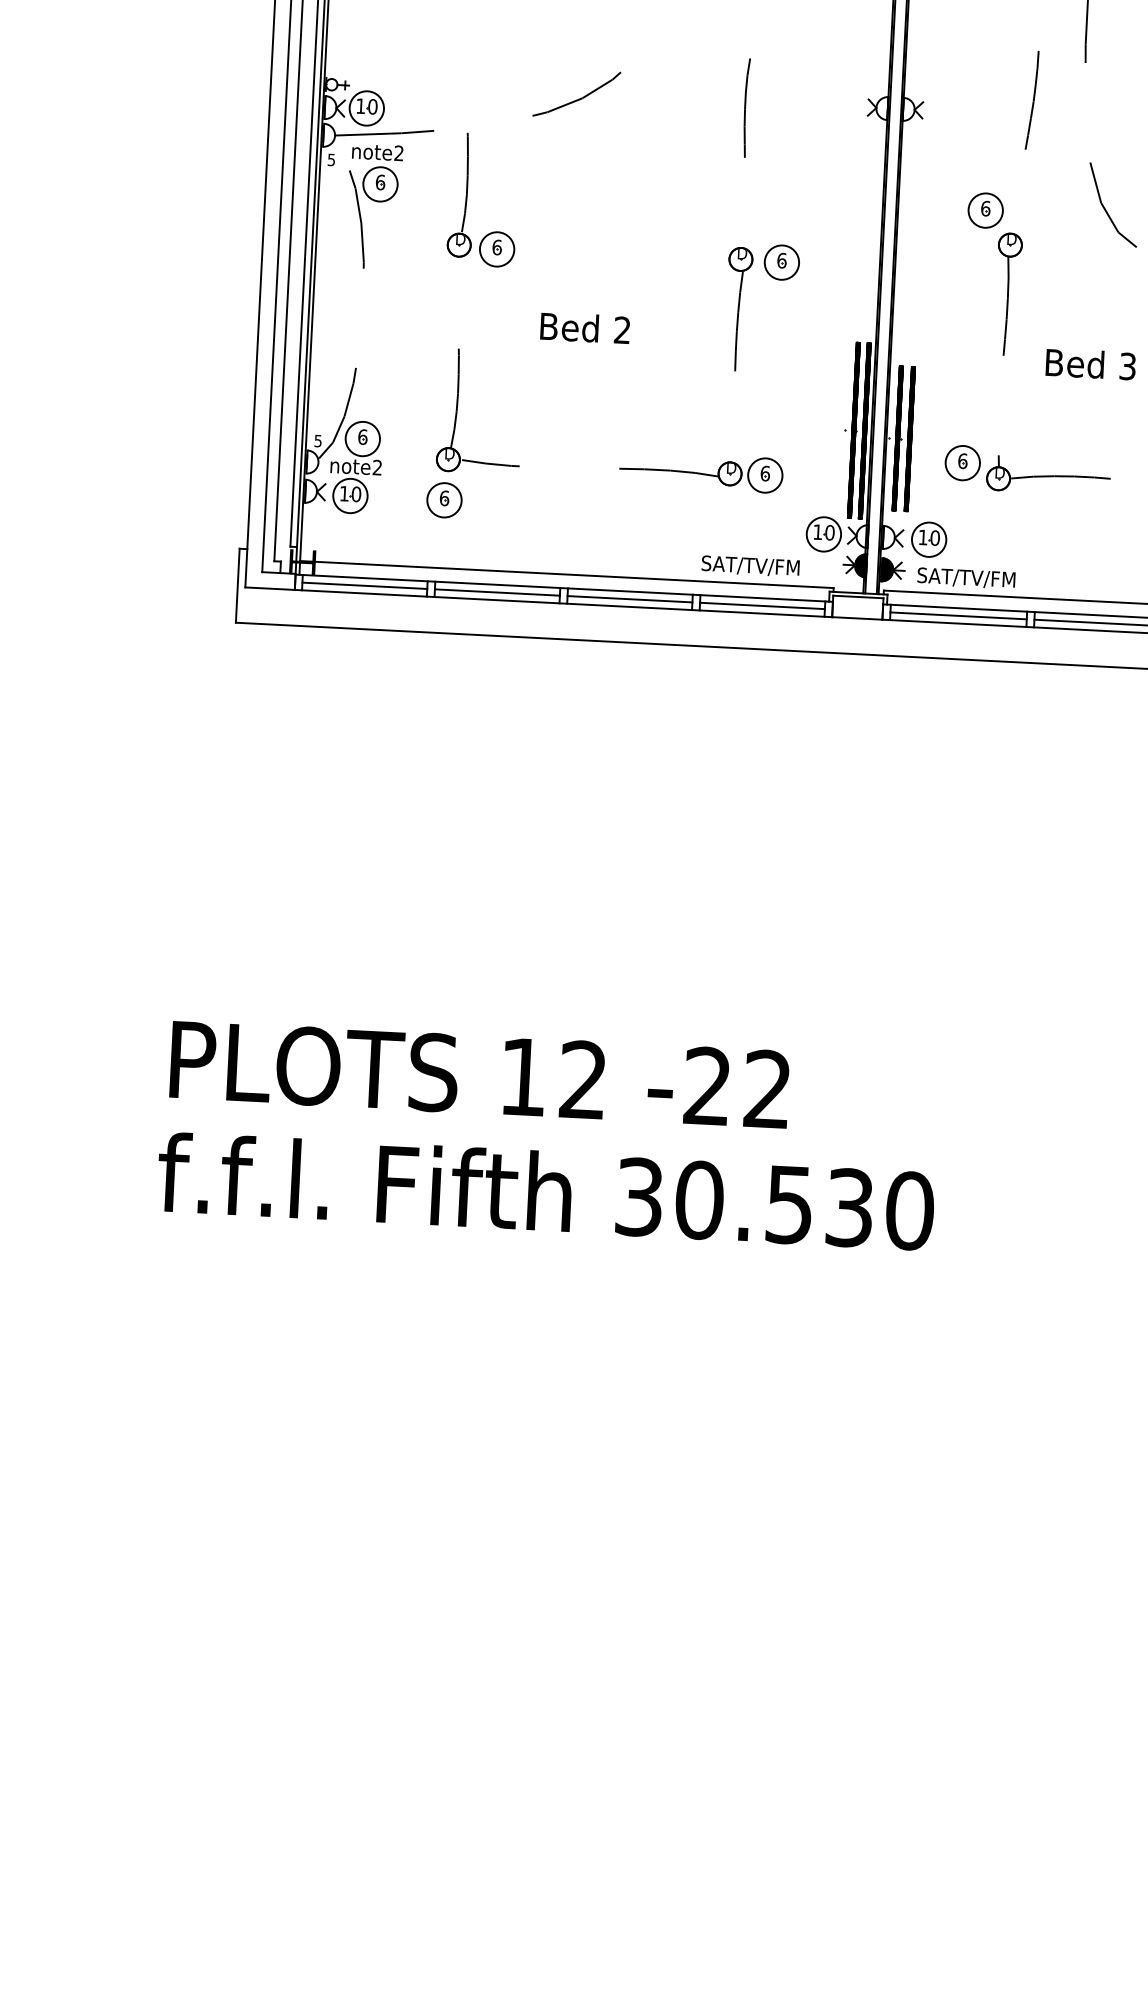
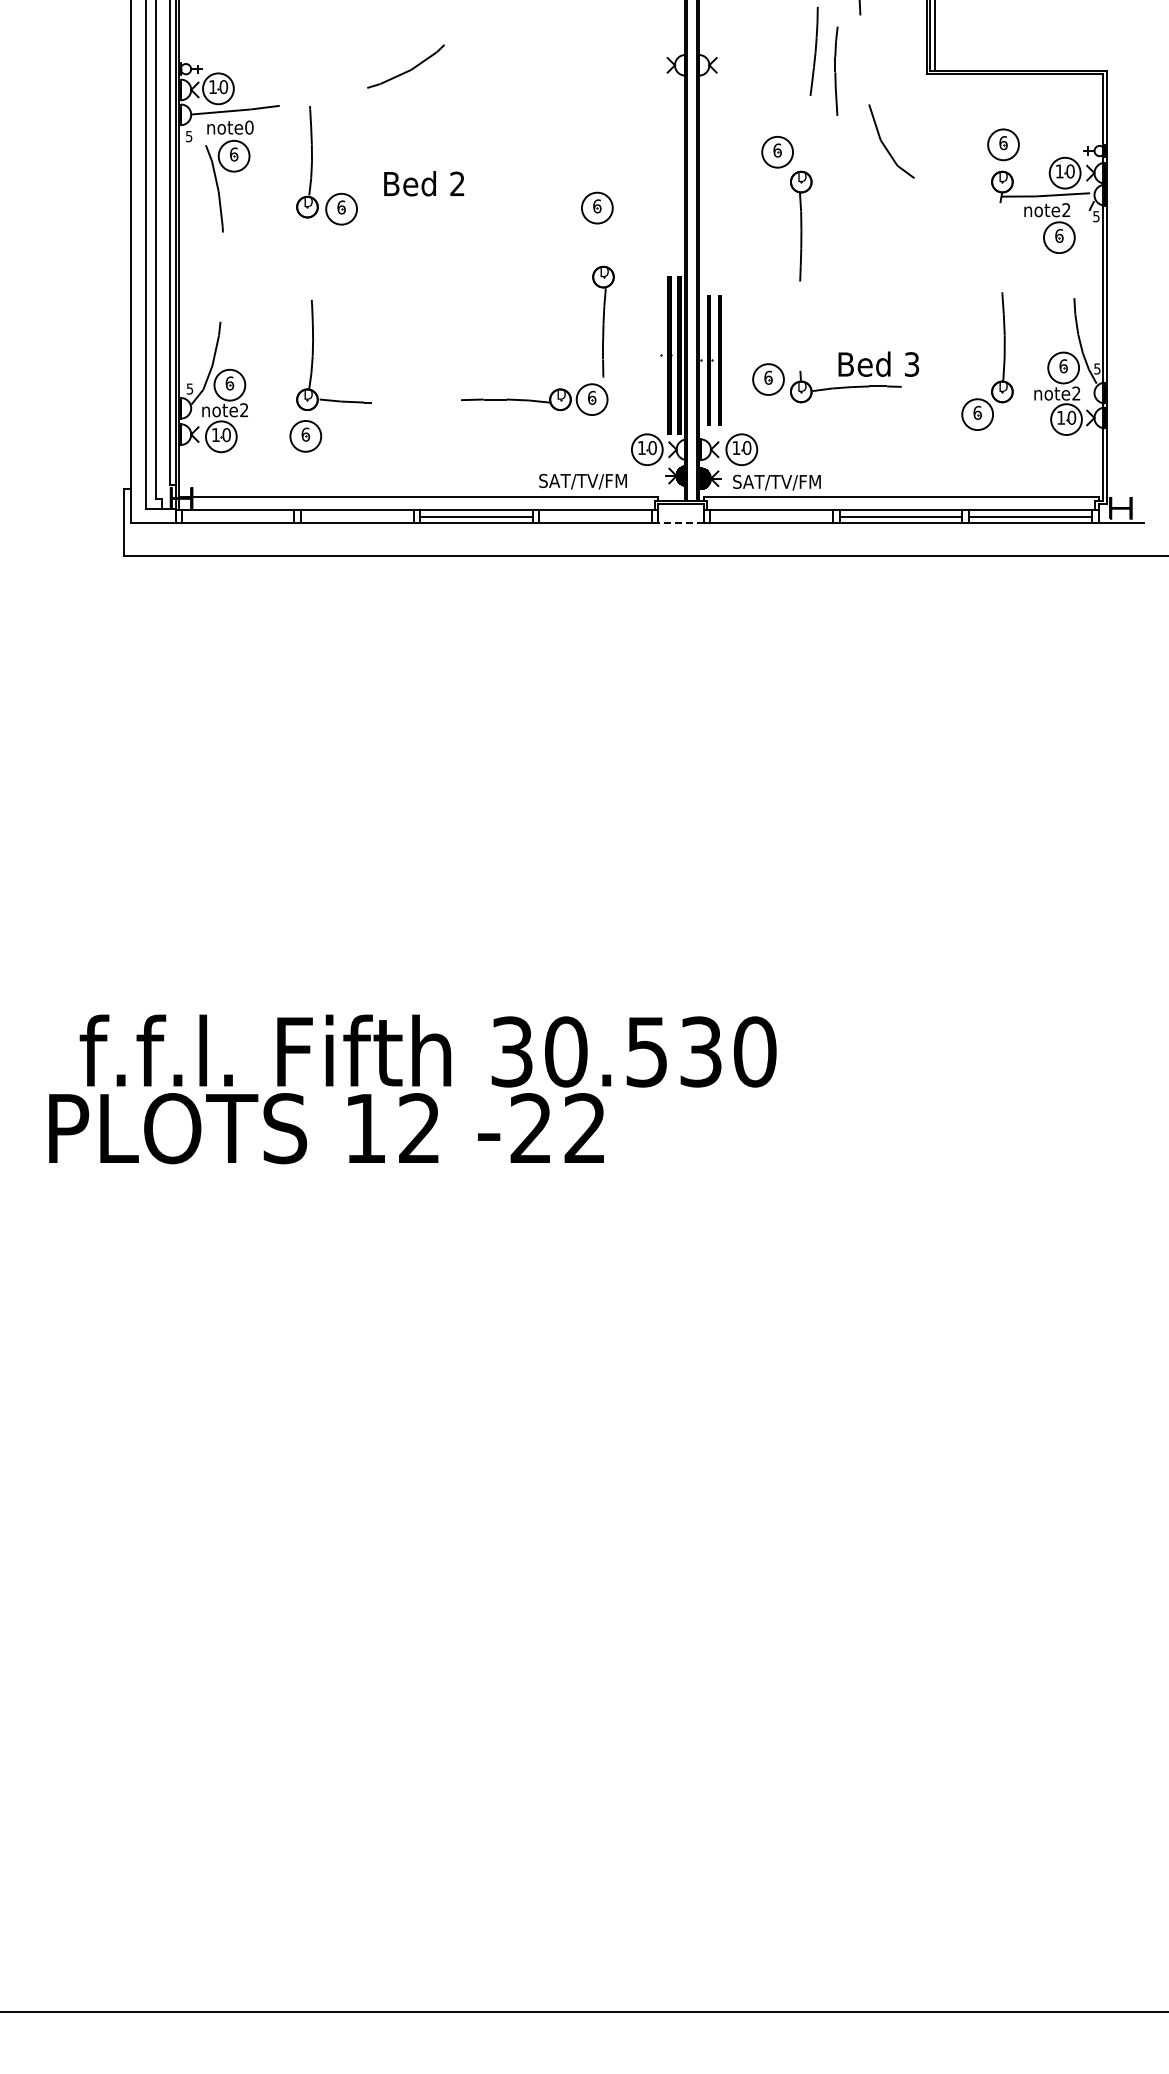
curve: (745, 107) -> (835, 70), moved
text: (399, 153) -> (249, 127), note2 -> note0
part: (738, 308) -> (603, 321), moved
text: (585, 327) -> (424, 183), moved
text: (1090, 363) -> (878, 363), moved
line: (365, 585) -> (238, 516), removed
line: (497, 592) -> (357, 516), removed
line: (762, 605) -> (595, 516), removed
line: (958, 615) -> (771, 516), removed
line: (857, 618) -> (681, 523), solid -> dashed
text: (479, 1074) -> (326, 1128), moved

